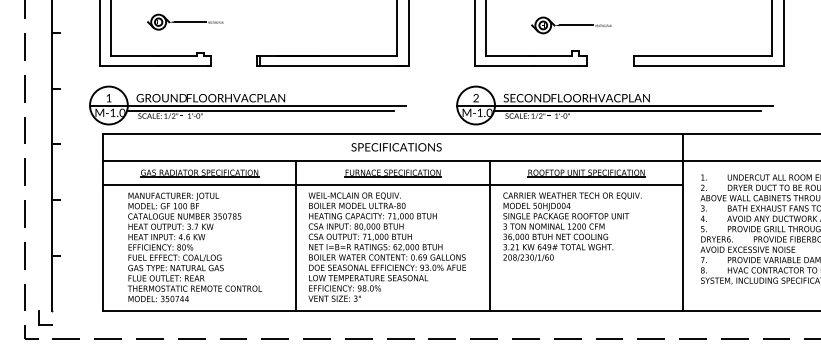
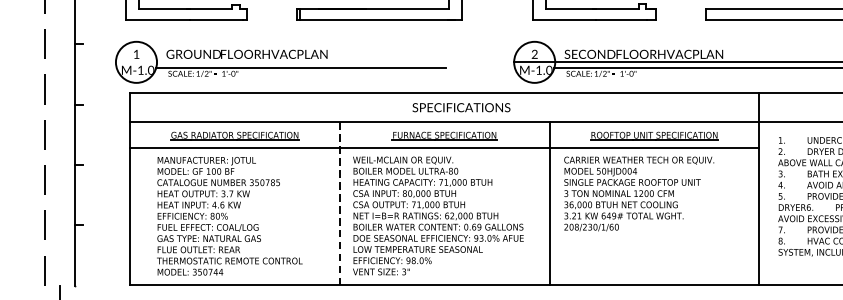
line: (247, 105) -> (286, 62), removed
text: (396, 147) -> (461, 107), moved
line: (296, 236) -> (339, 204), solid -> dashed

